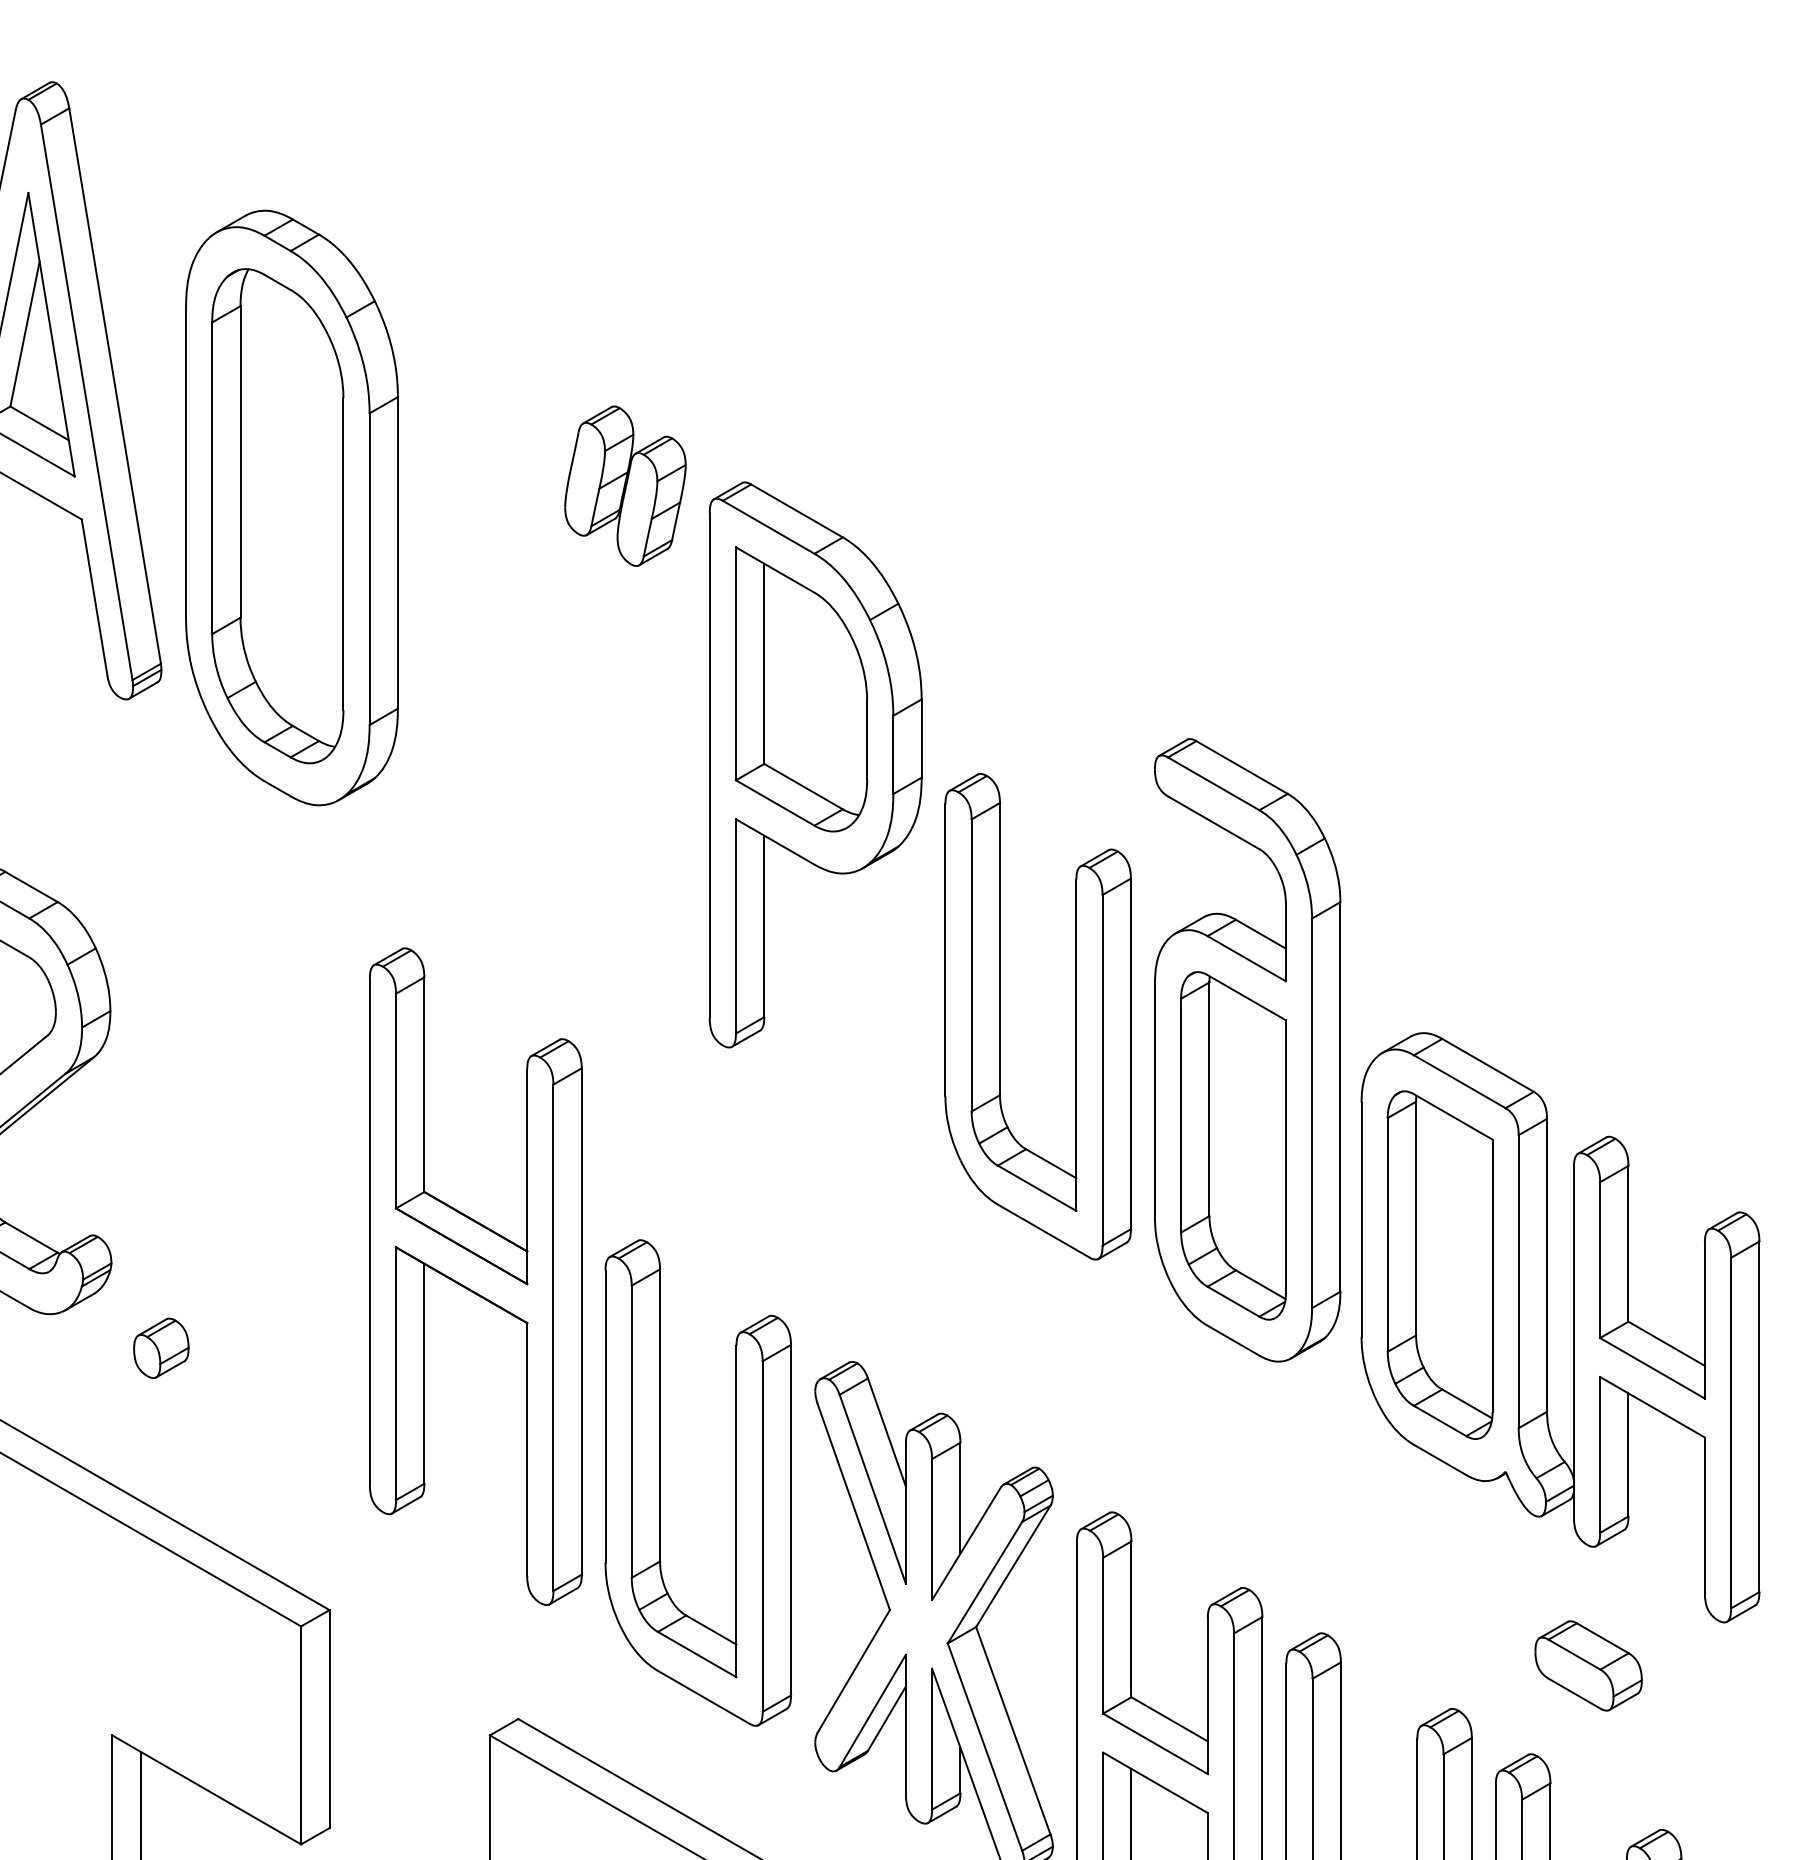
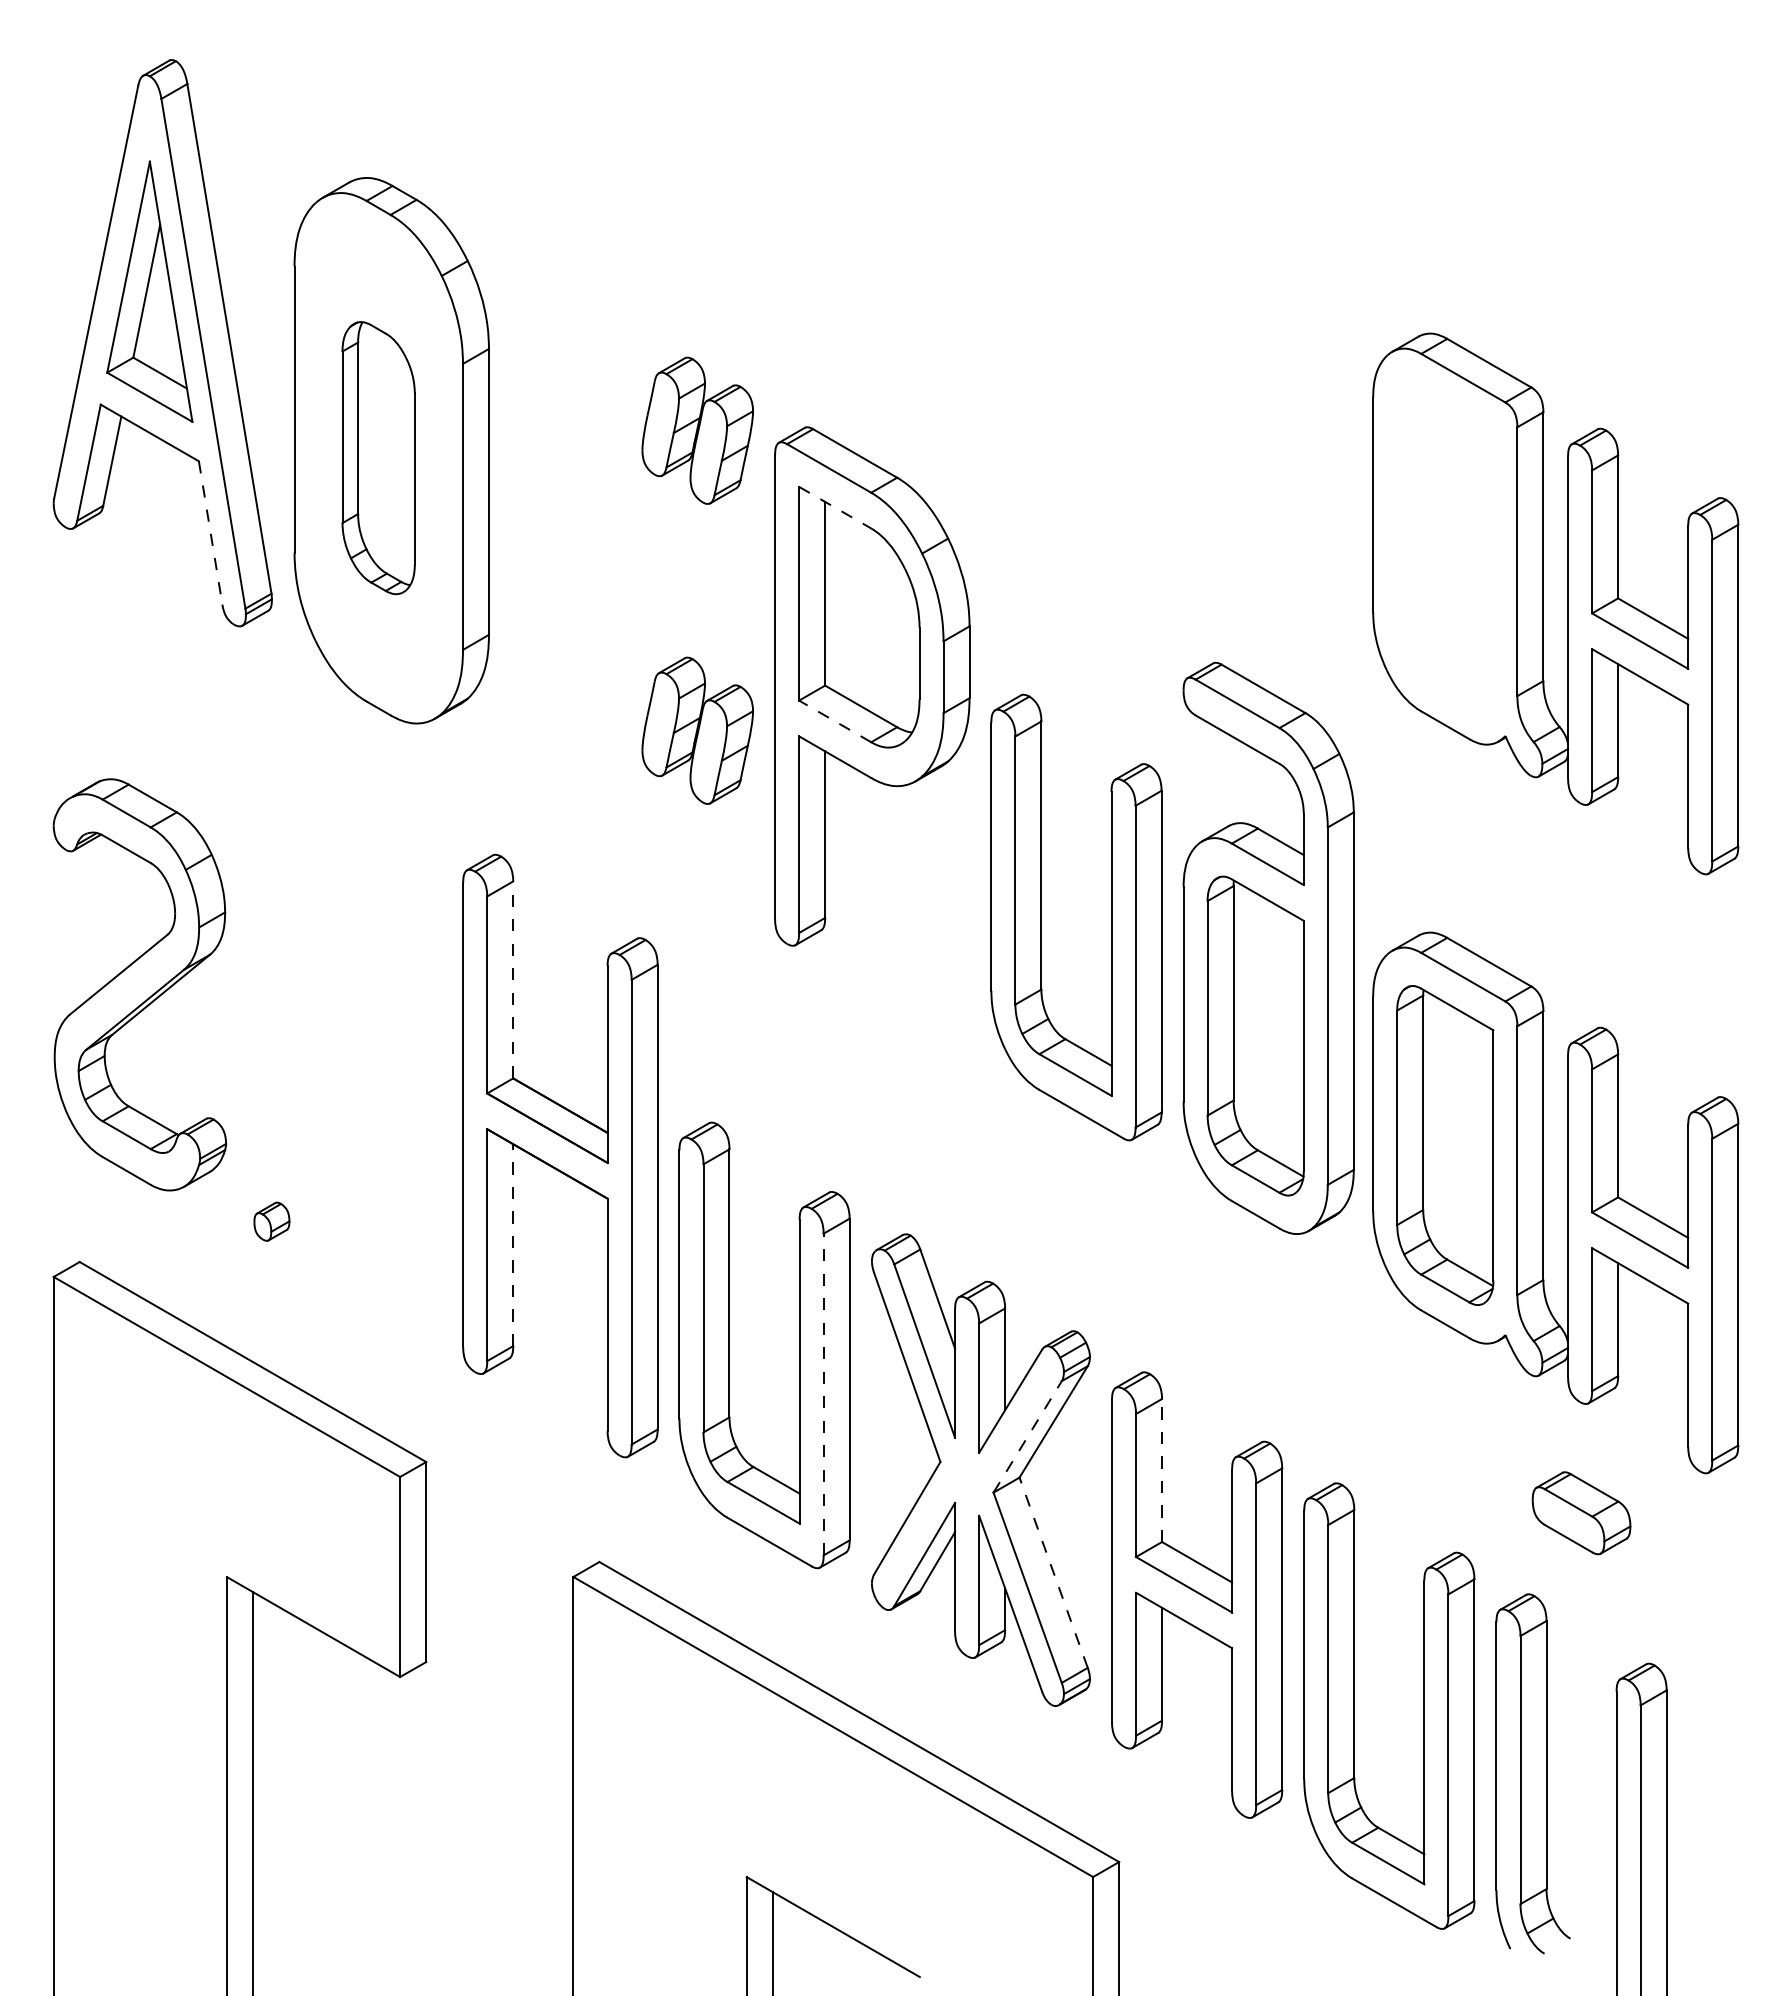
part: (277, 515) -> (378, 457), size x0.6
line: (775, 569) -> (835, 507), solid -> dashed
line: (94, 597) -> (210, 532), solid -> dashed
part: (1547, 674) -> (1543, 603), added
line: (775, 803) -> (835, 721), solid -> dashed
part: (625, 812) -> (697, 730), added
line: (424, 1084) -> (513, 979), solid -> dashed
part: (160, 1347) -> (271, 1221), size x0.7
line: (424, 1374) -> (513, 1245), solid -> dashed
line: (762, 1536) -> (823, 1394), solid -> dashed
line: (984, 1582) -> (1027, 1436), solid -> dashed
line: (1131, 1619) -> (1162, 1470), solid -> dashed
line: (1013, 1730) -> (1053, 1572), solid -> dashed

